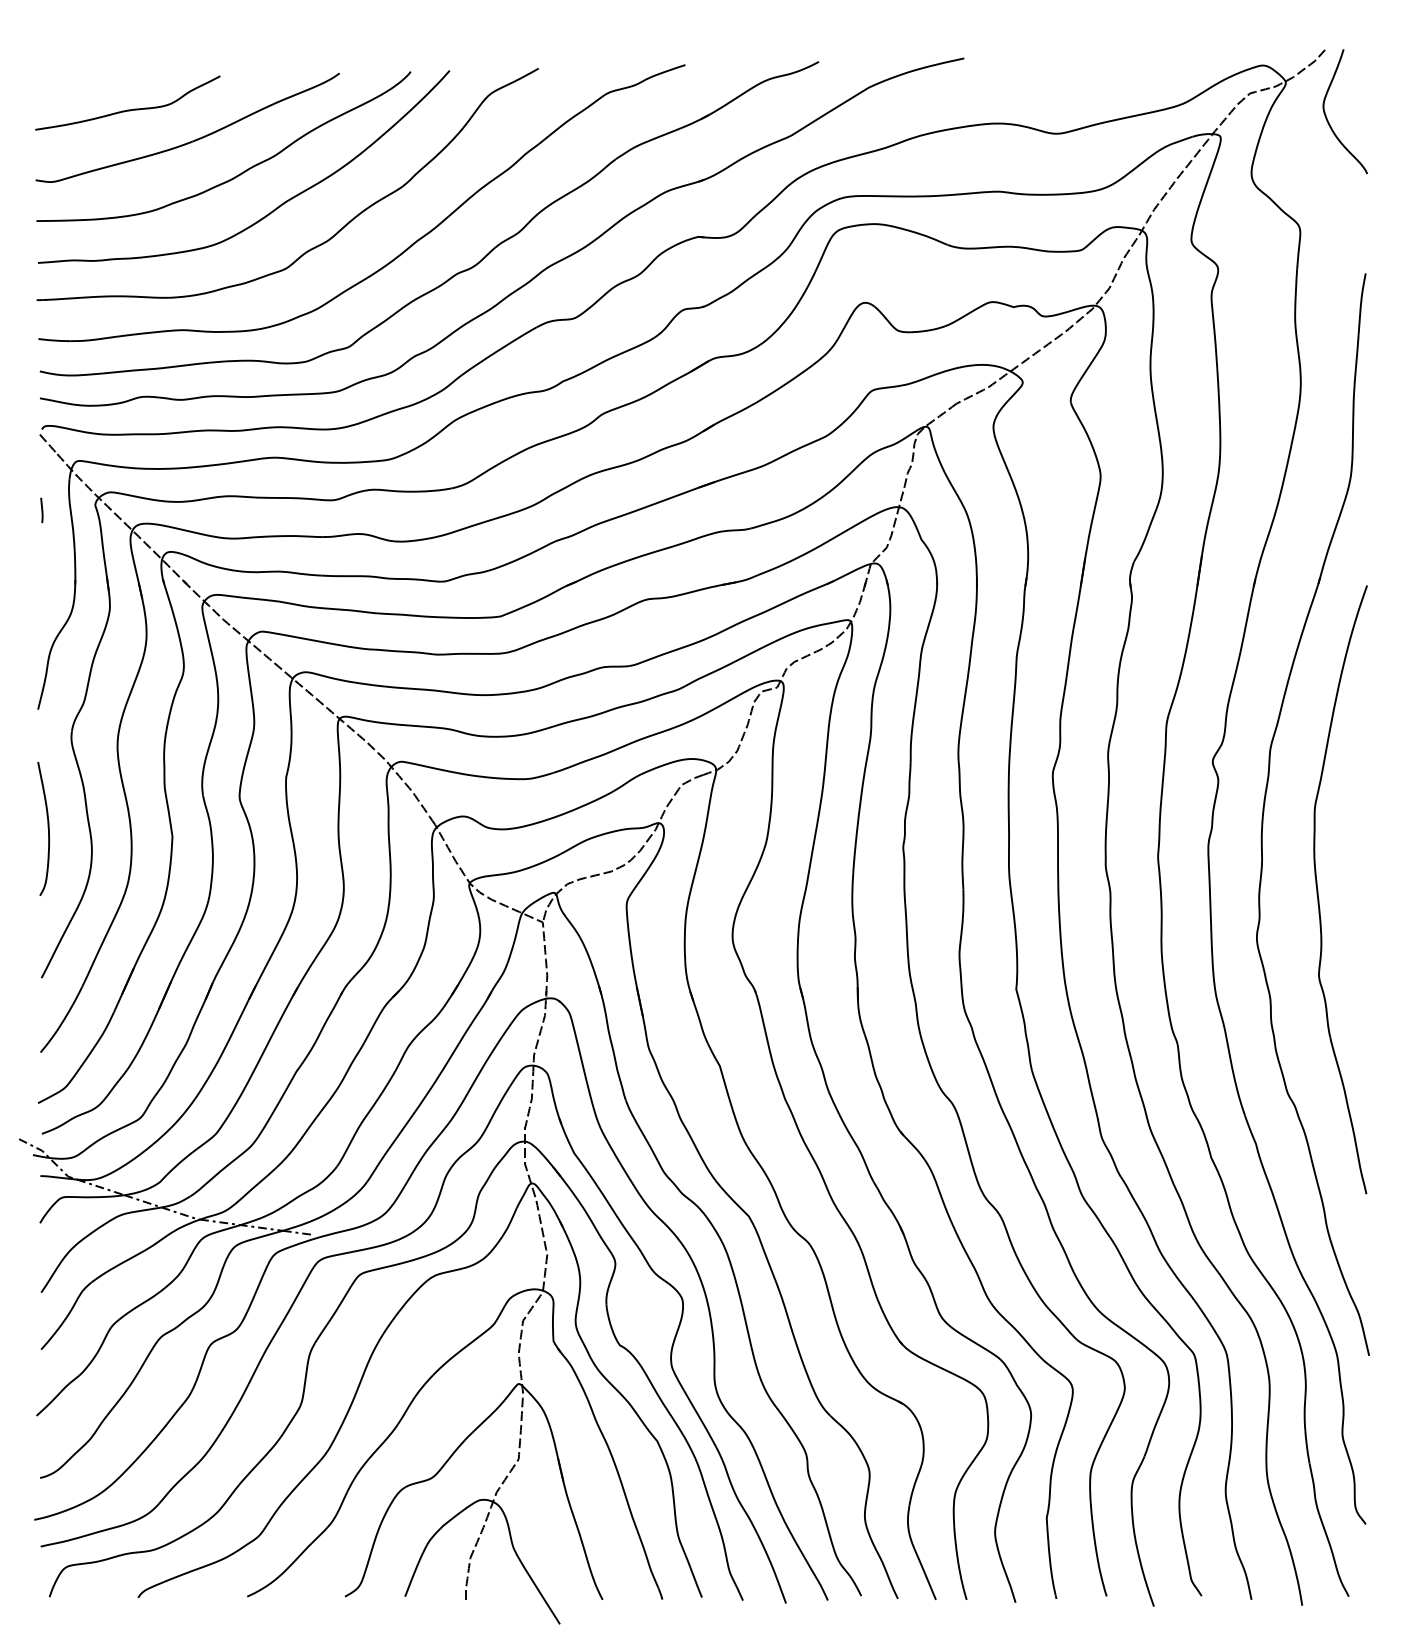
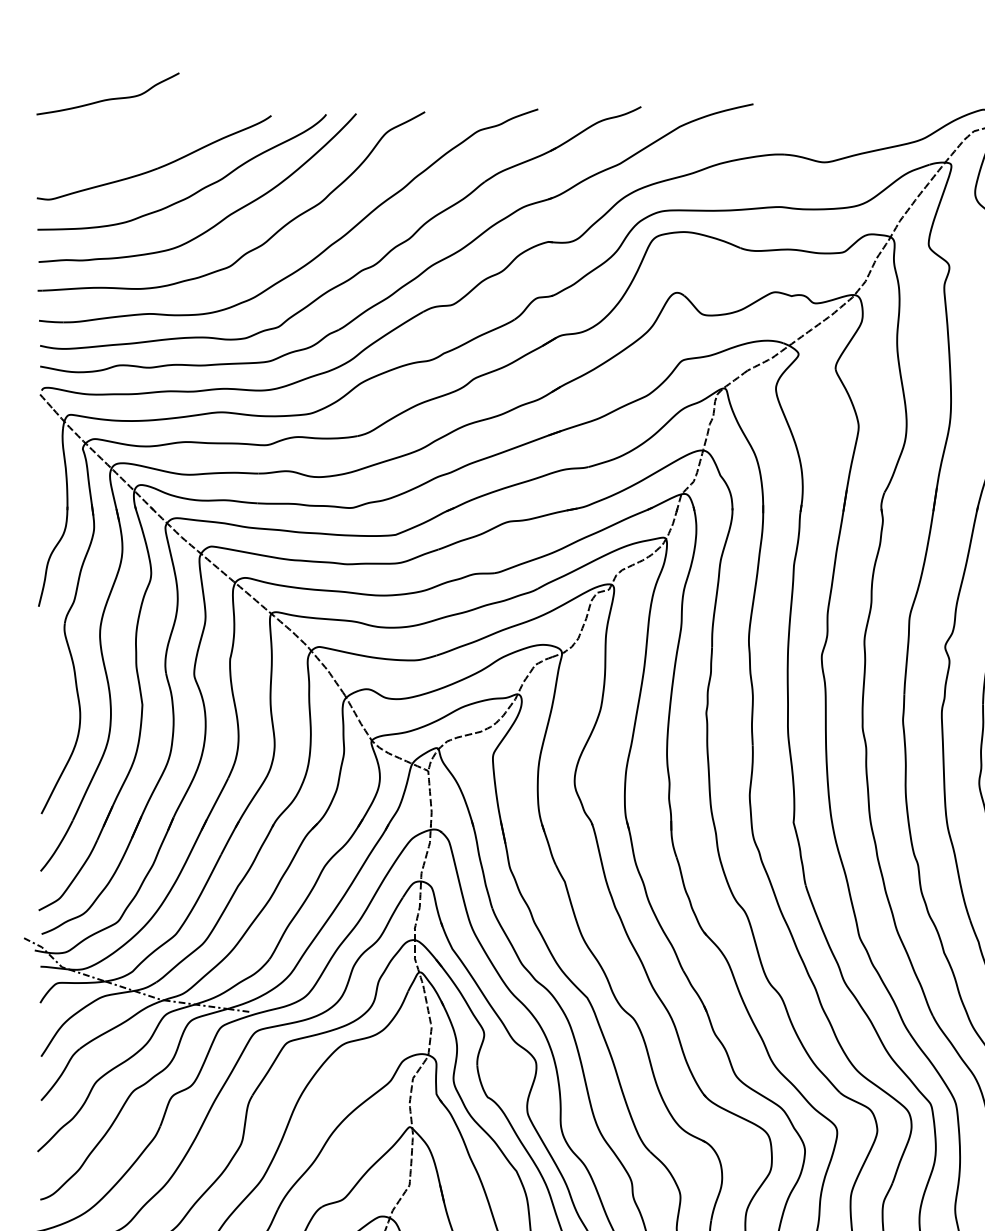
curve: (127, 109) -> (107, 98), moved
line: (41, 510) -> (41, 453), removed
curve: (47, 828) -> (45, 698), removed

